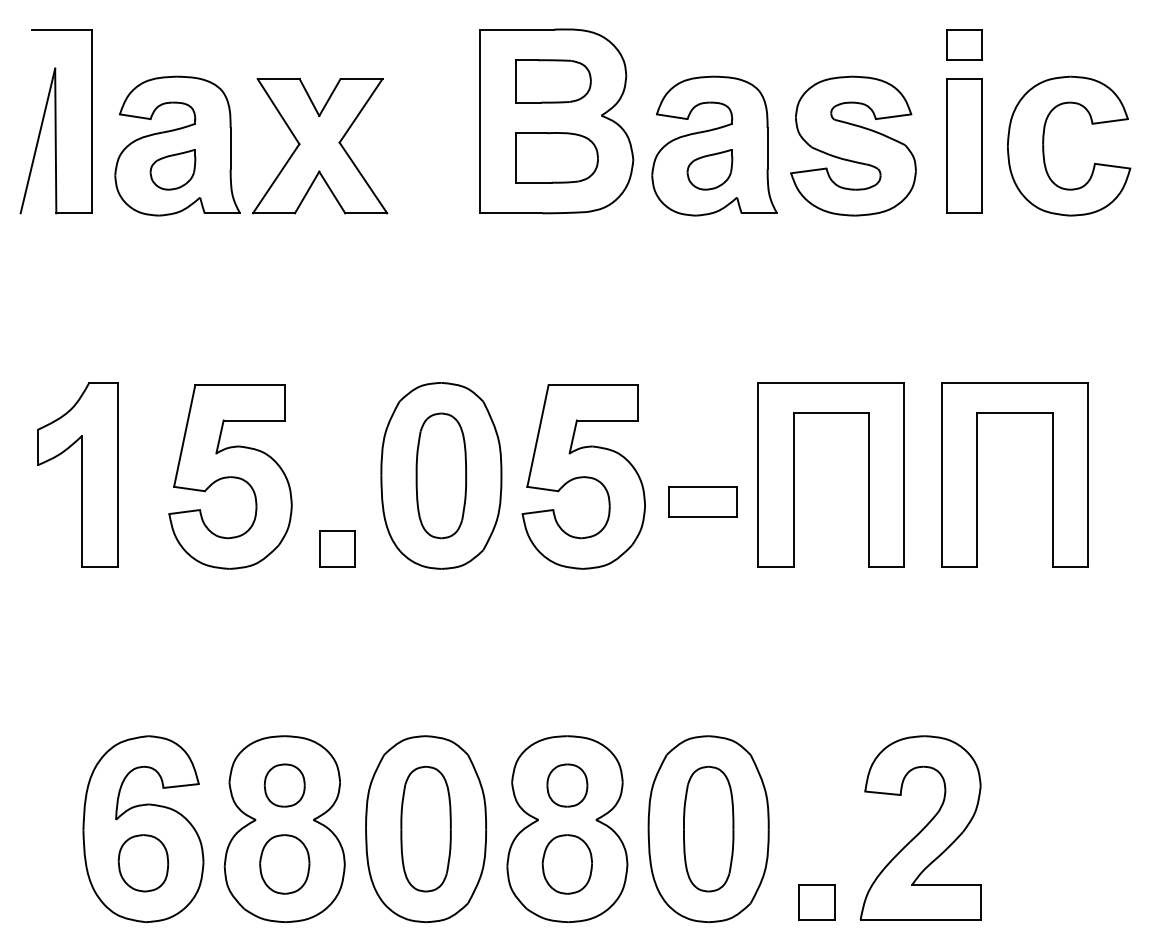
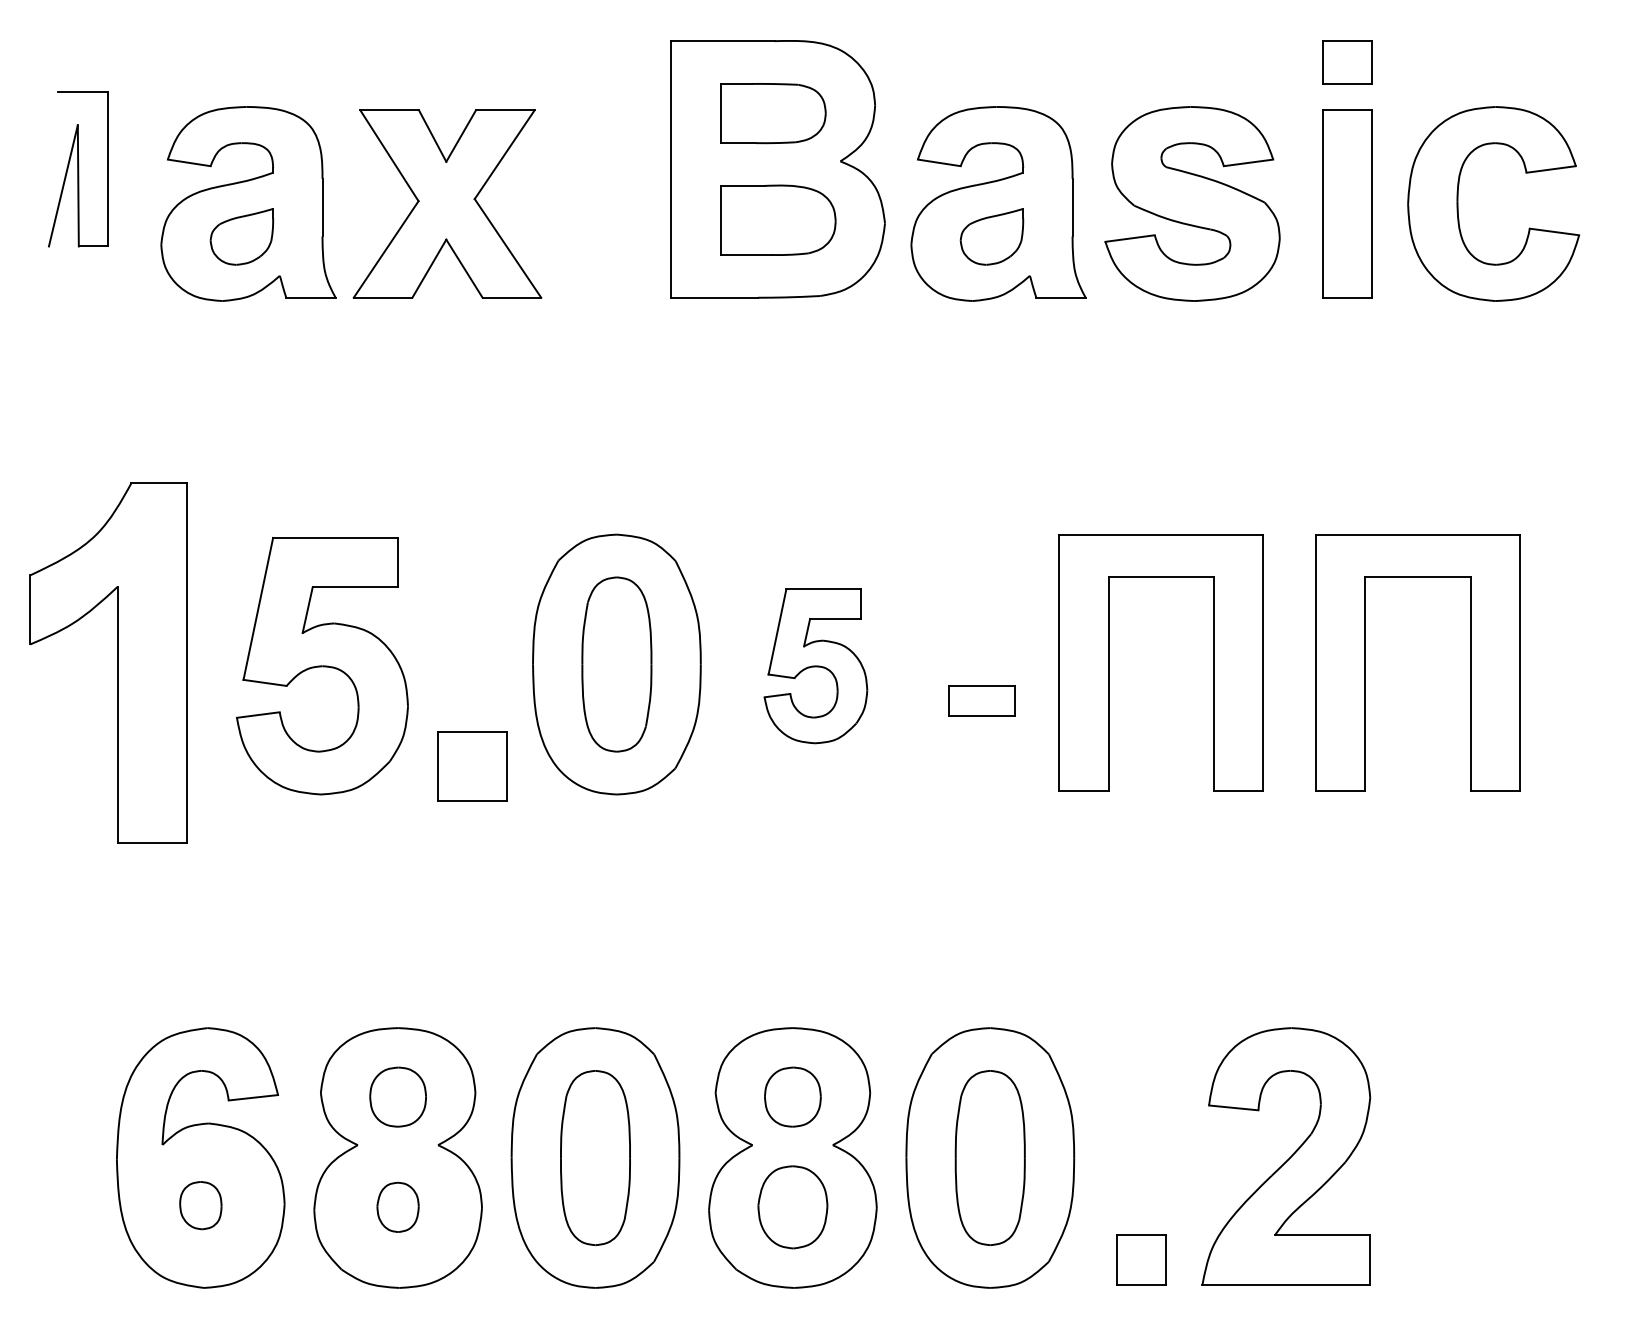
part: (55, 121) -> (78, 169), size x0.6
part: (77, 474) -> (108, 662), size x1.4
part: (583, 477) -> (815, 666), size x0.6
part: (702, 501) -> (981, 700), size x0.7
part: (338, 548) -> (472, 766), size x1.4
part: (143, 863) -> (200, 1205), size x0.6
part: (284, 864) -> (397, 1207), size x0.6

